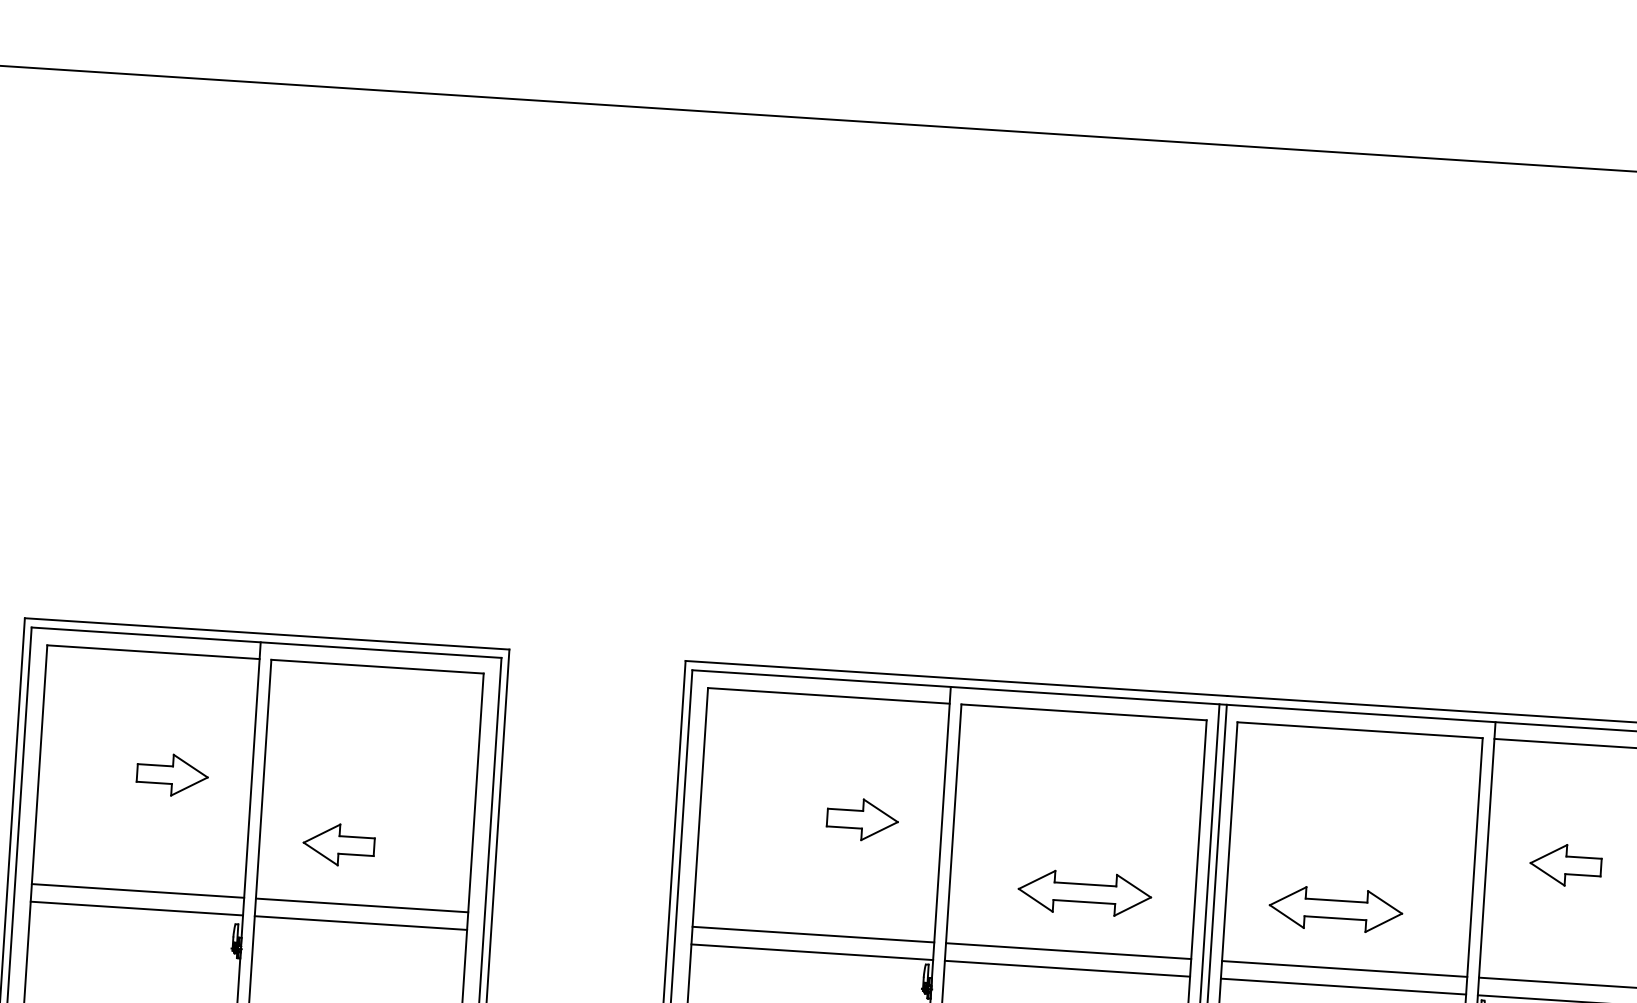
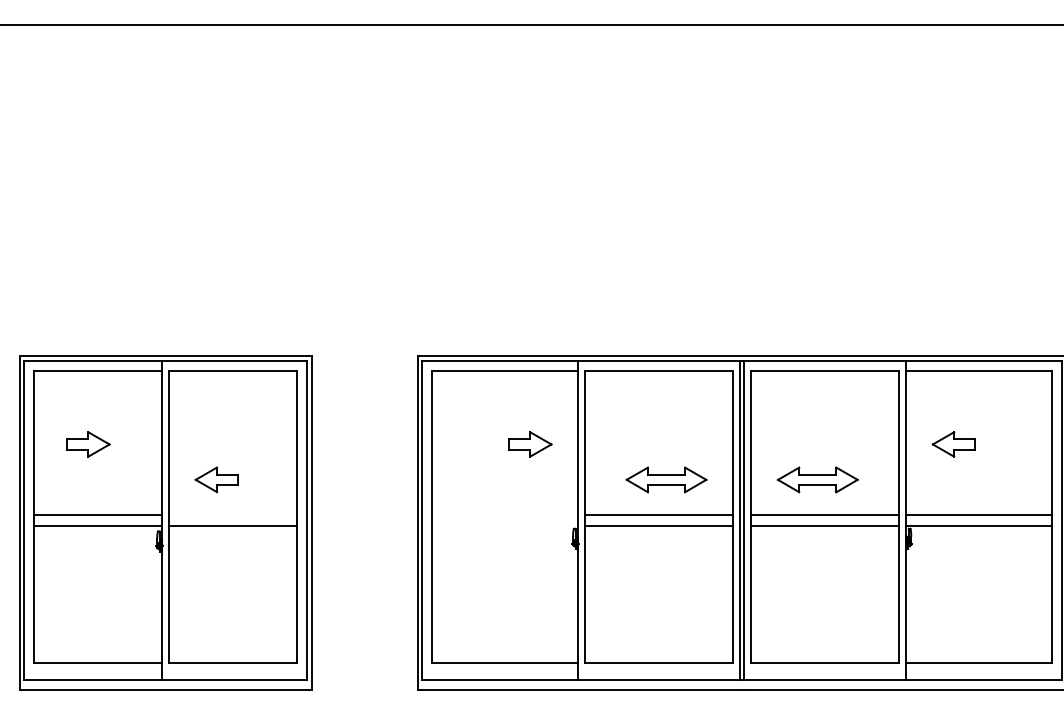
part: (172, 775) -> (88, 444), moved
line: (362, 905) -> (233, 515), removed
line: (813, 935) -> (505, 515), removed
line: (812, 951) -> (505, 525), removed

